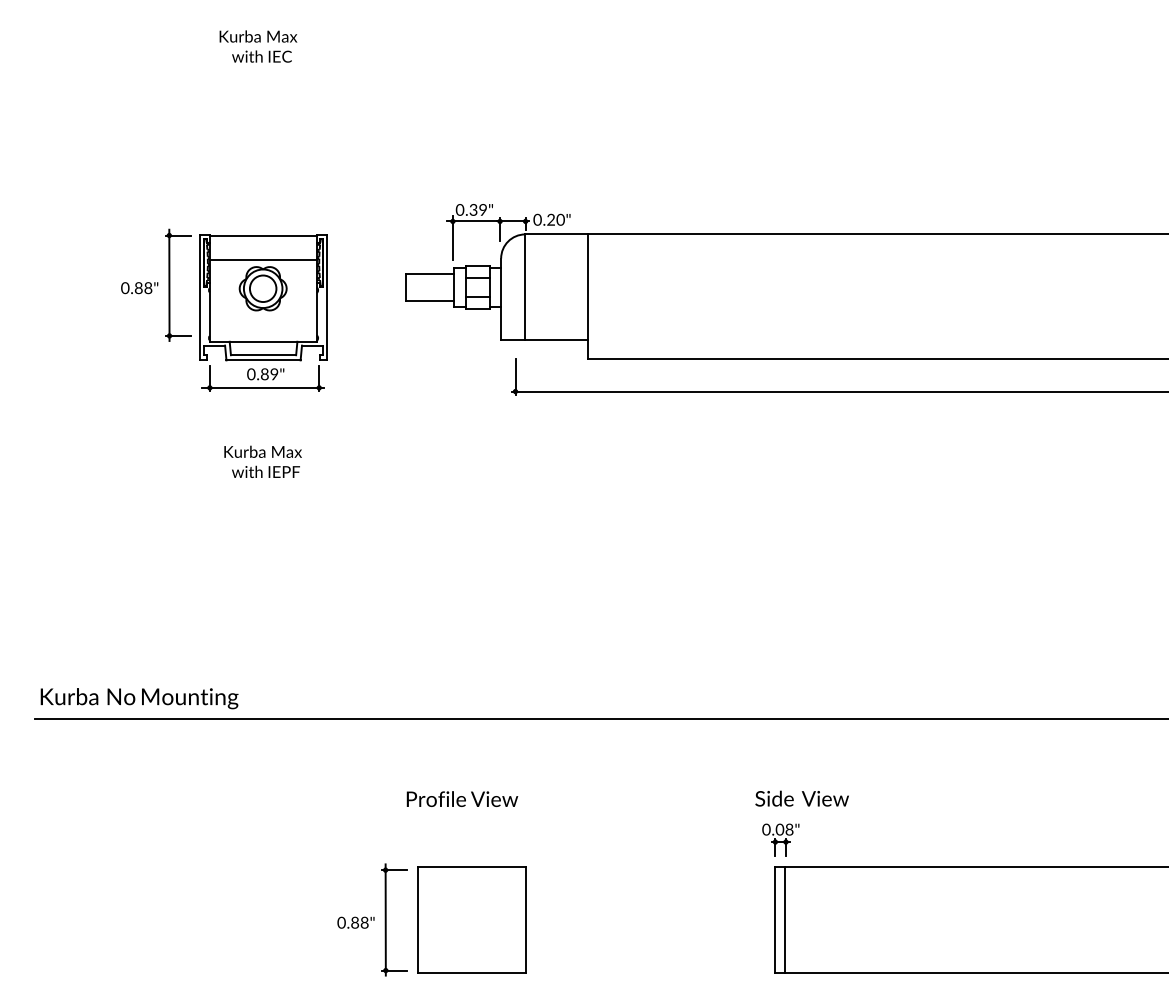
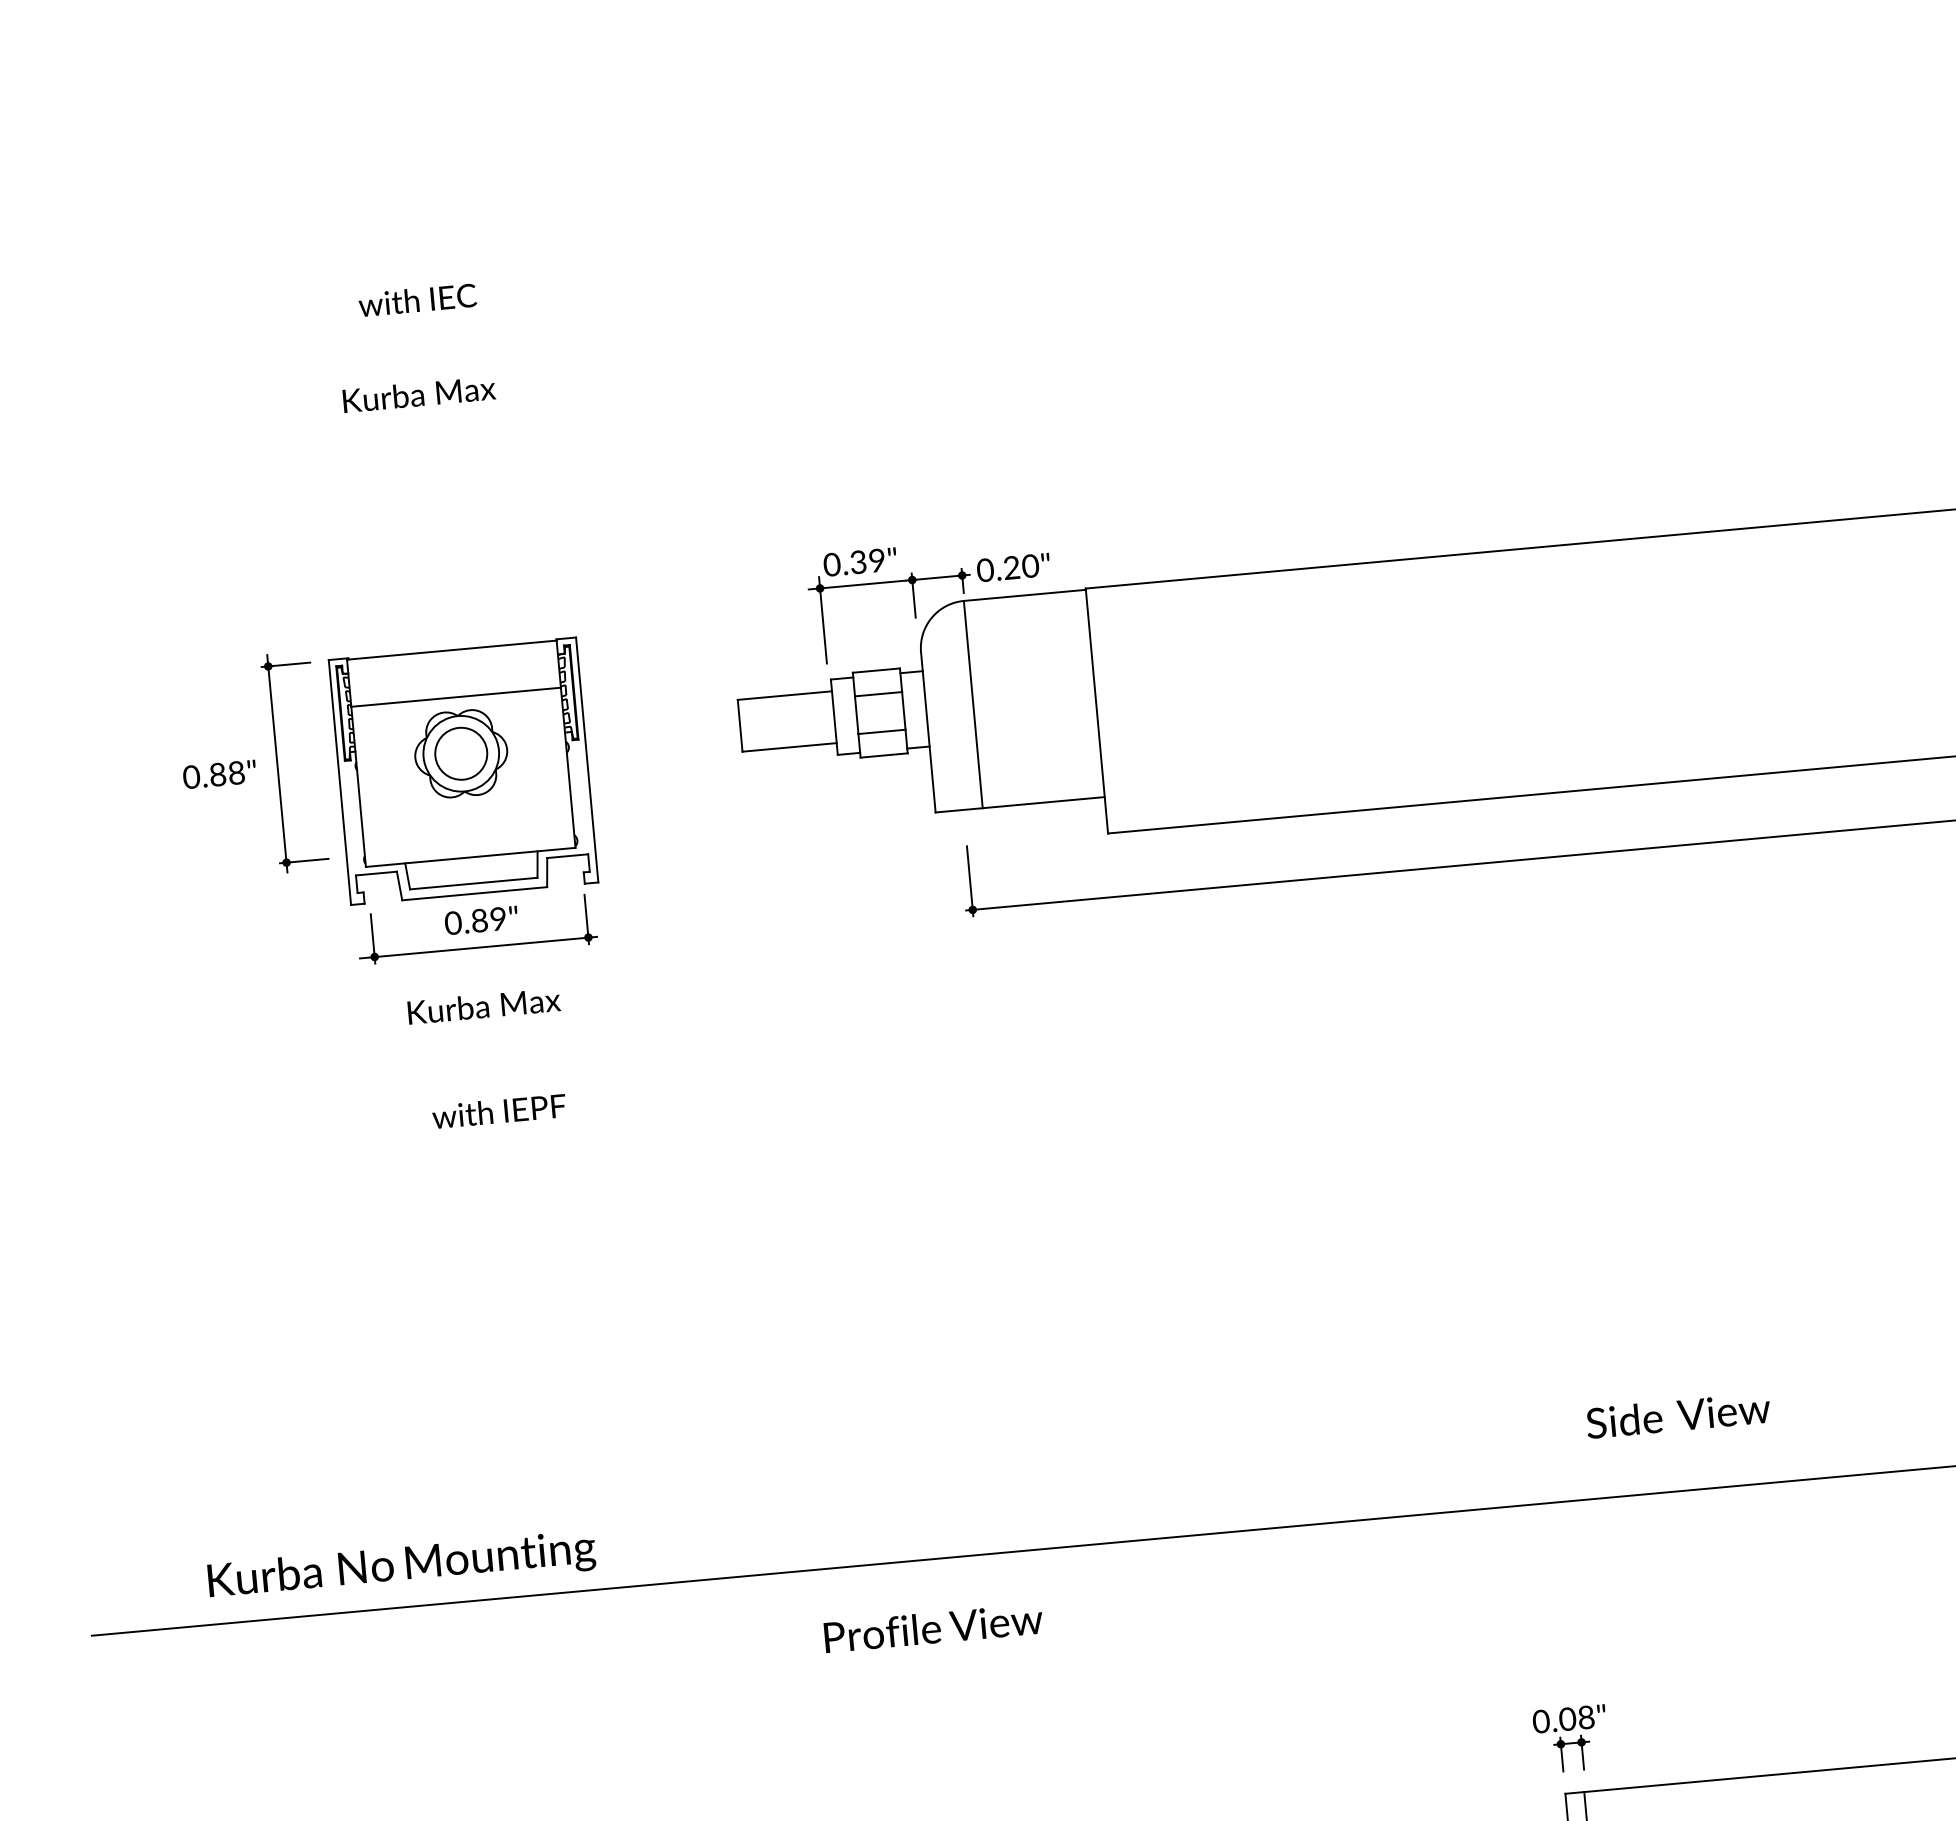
text: (258, 36) -> (419, 394), moved
text: (262, 451) -> (482, 1005), moved
text: (139, 698) -> (401, 1566), moved
text: (462, 798) -> (933, 1626), moved
text: (801, 798) -> (1677, 1415), moved

